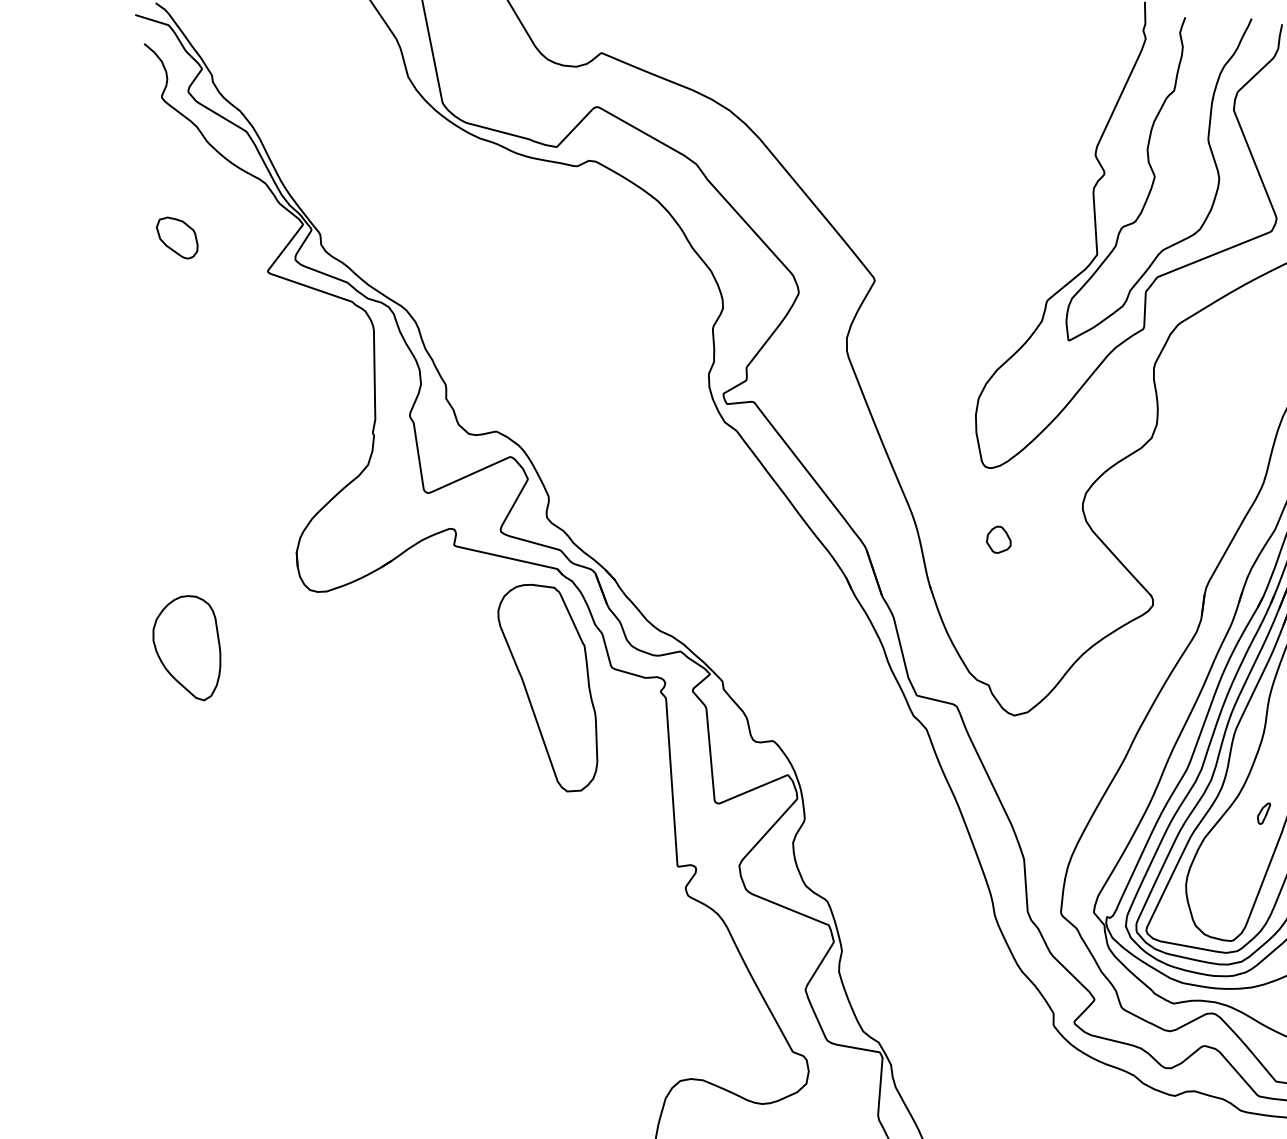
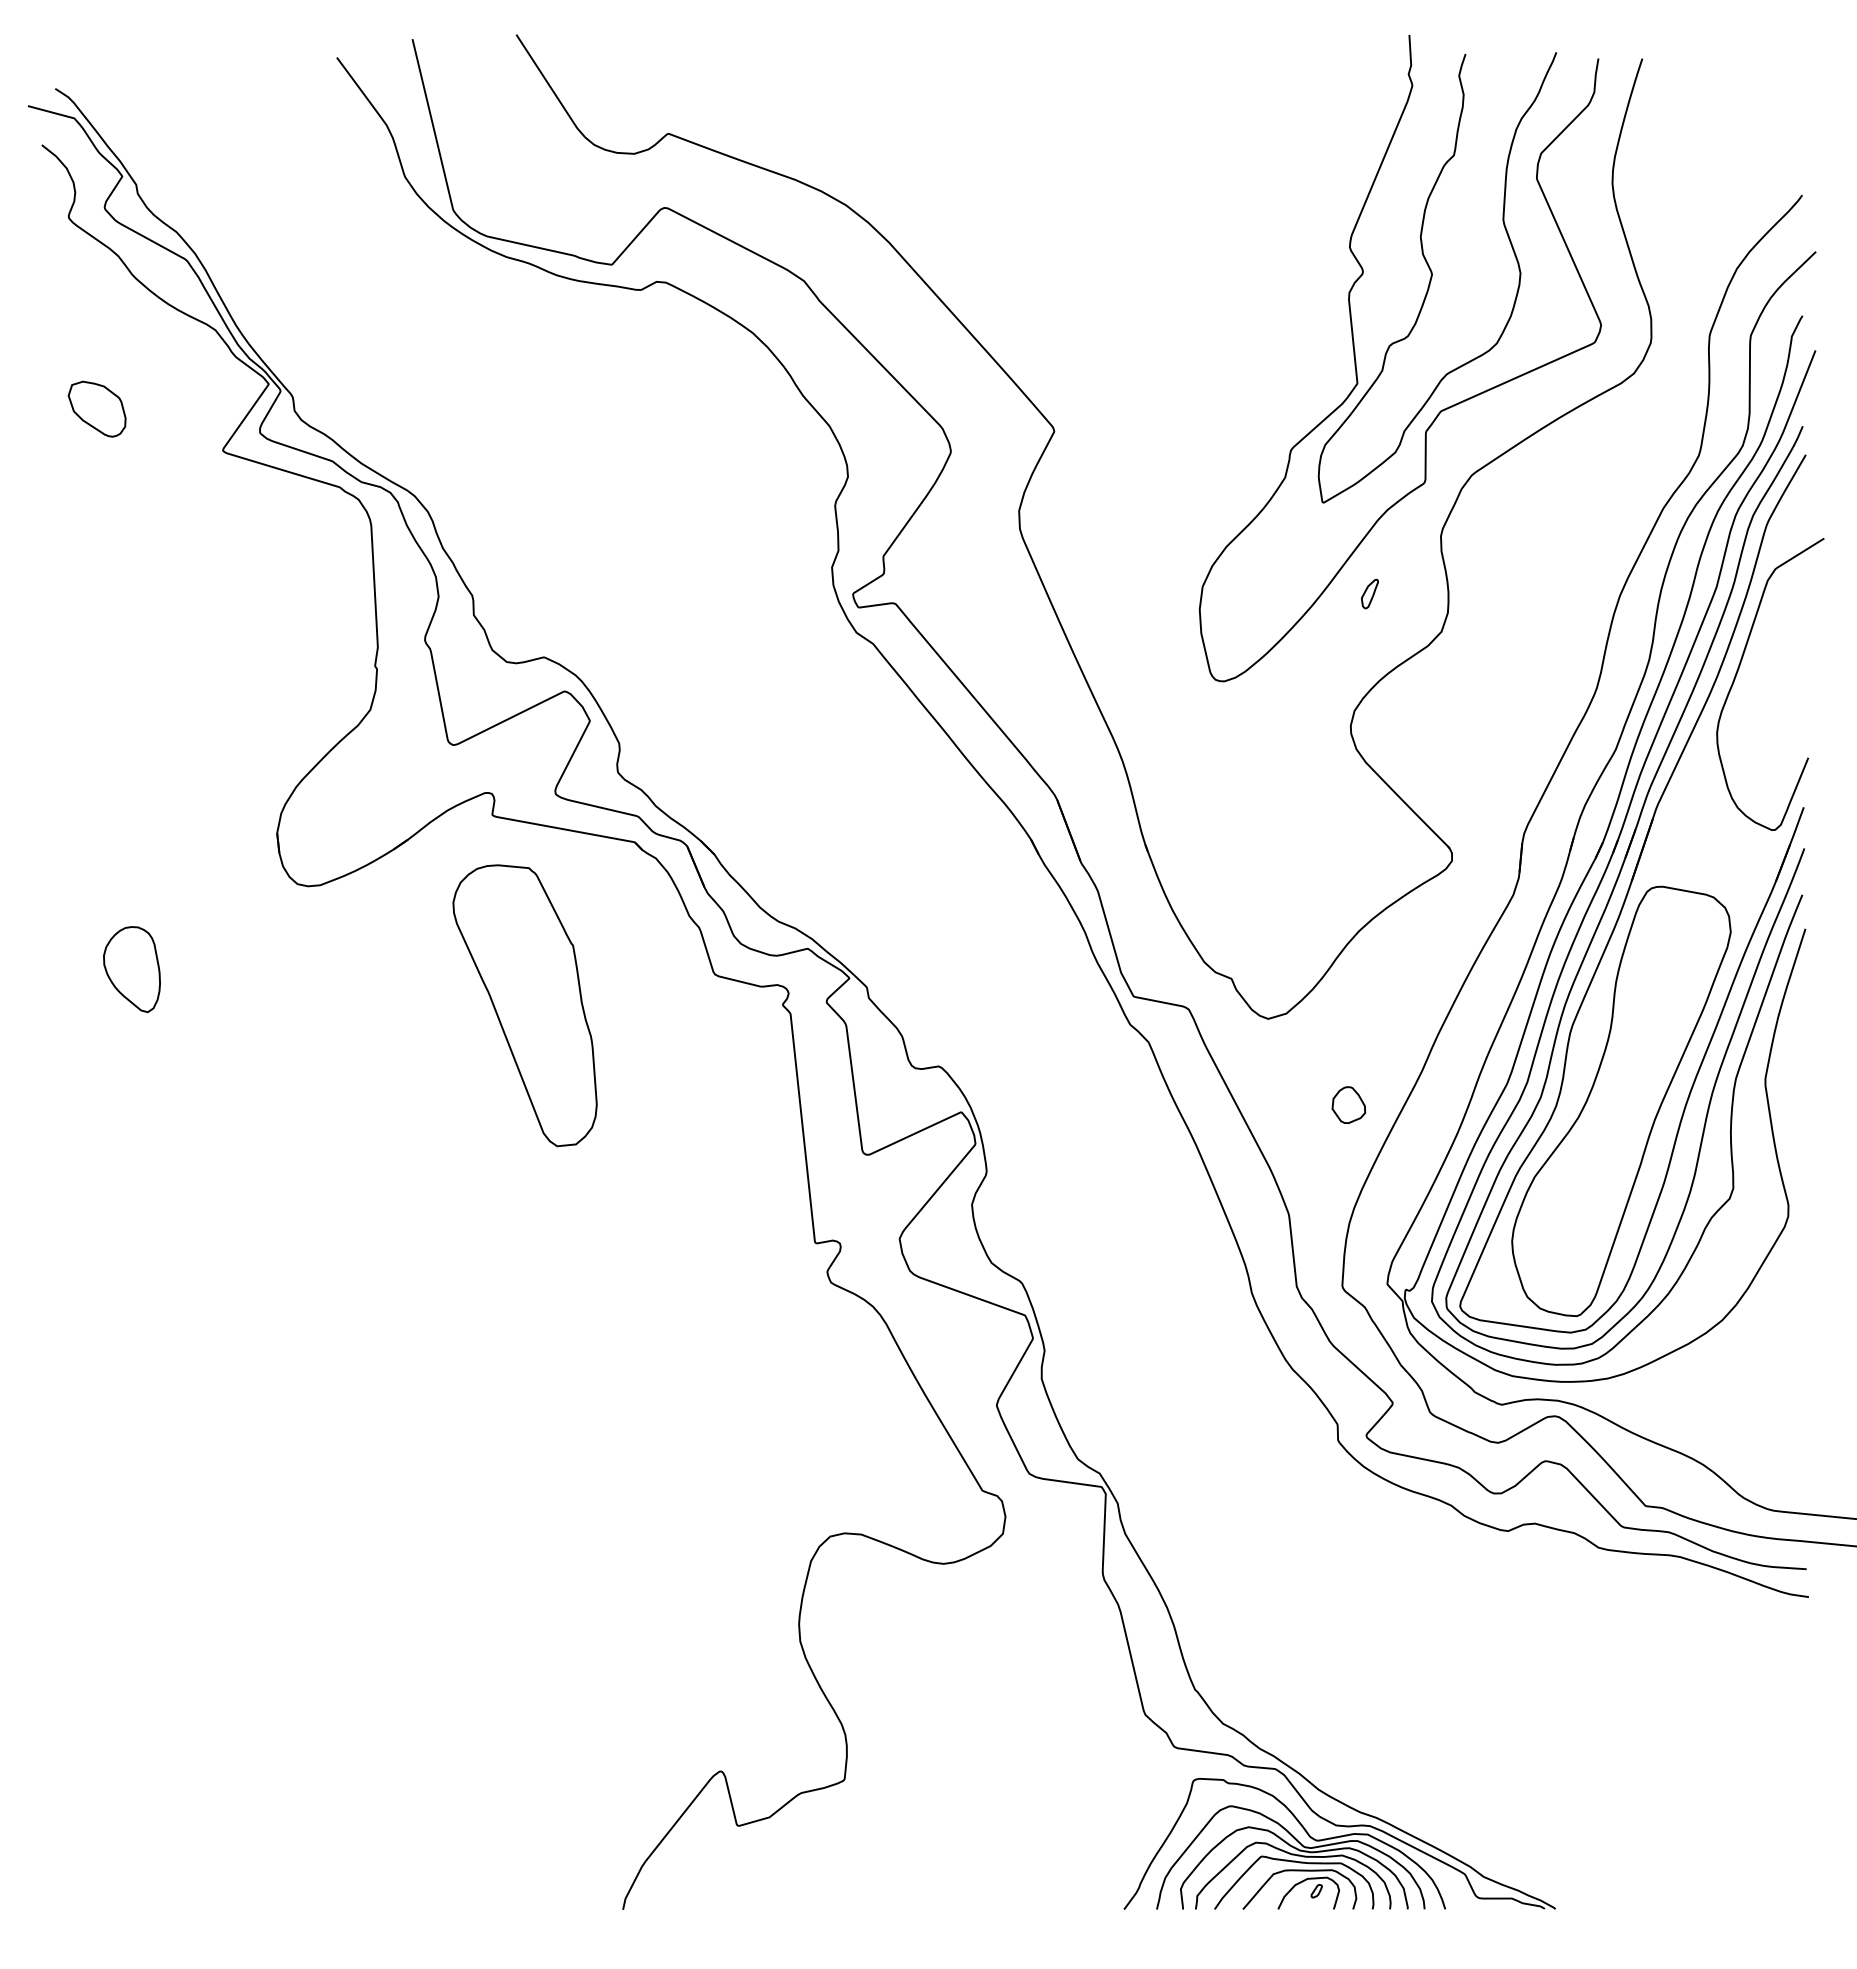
part: (998, 539) -> (1348, 1104), moved
part: (186, 647) -> (131, 969), size x0.6
part: (547, 687) -> (524, 1005), moved
part: (1263, 813) -> (1369, 593), moved

